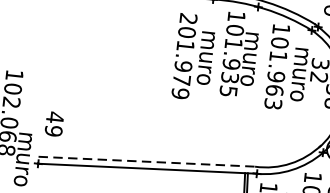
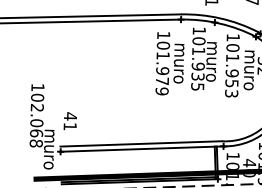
text: (188, 17) -> (163, 34), 201.979 -> 101.979
text: (274, 90) -> (231, 83), 101.963 -> 101.953
text: (52, 130) -> (69, 126), 49 -> 41
line: (147, 161) -> (141, 143), dashed -> solid

